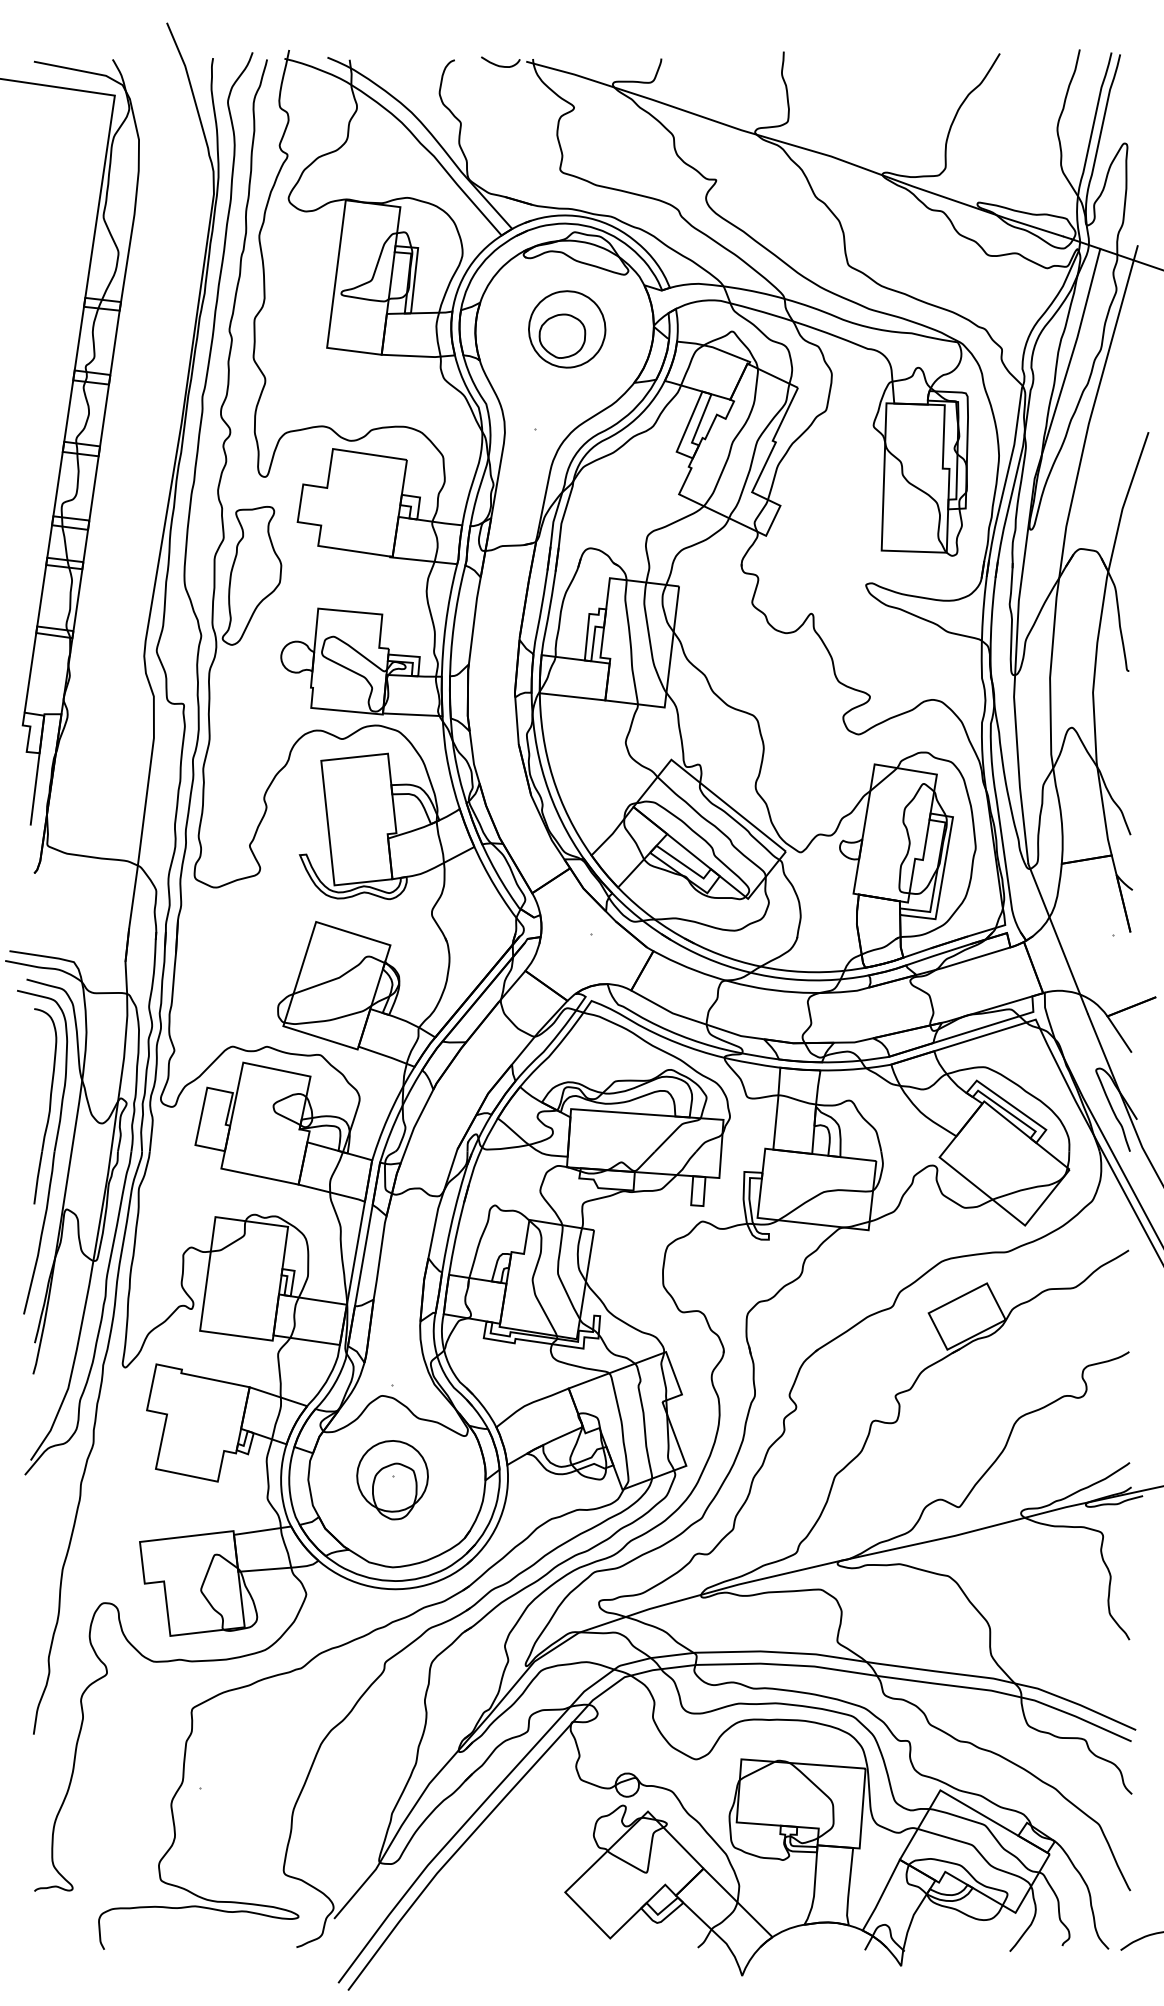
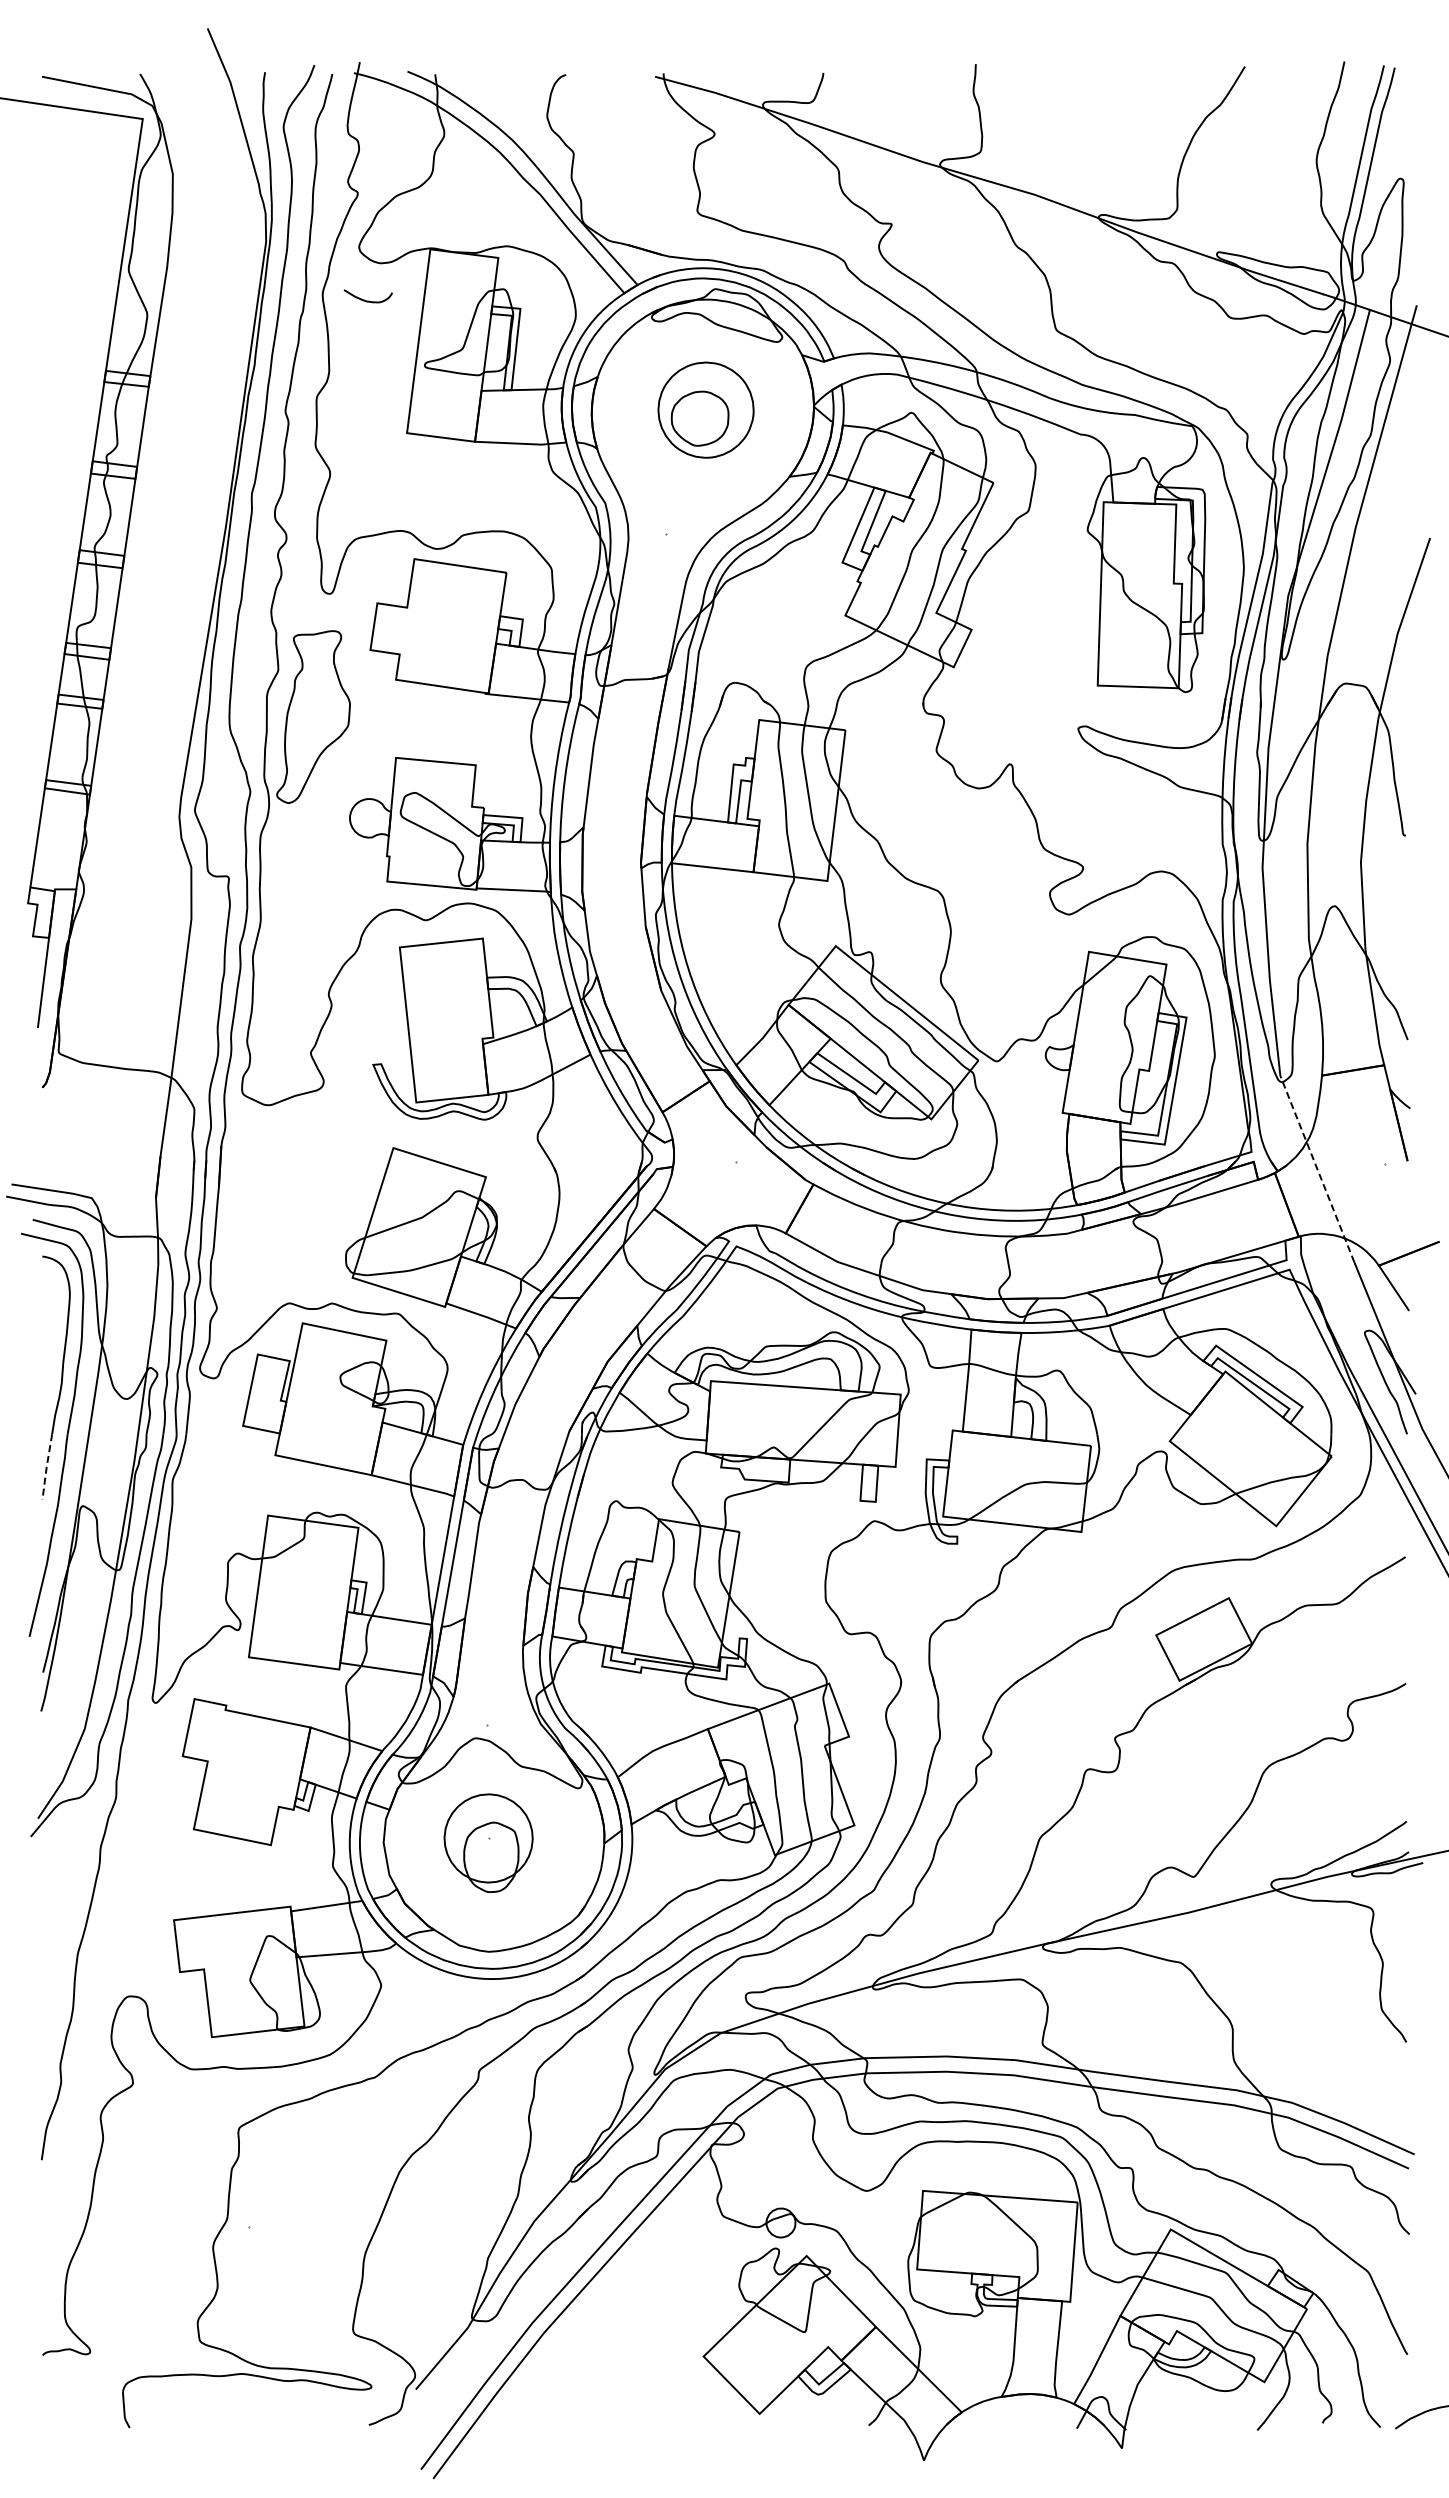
curve: (500, 65) -> (367, 300), moved
line: (1058, 938) -> (1317, 1168), solid -> dashed
line: (37, 1178) -> (46, 1467), solid -> dashed

